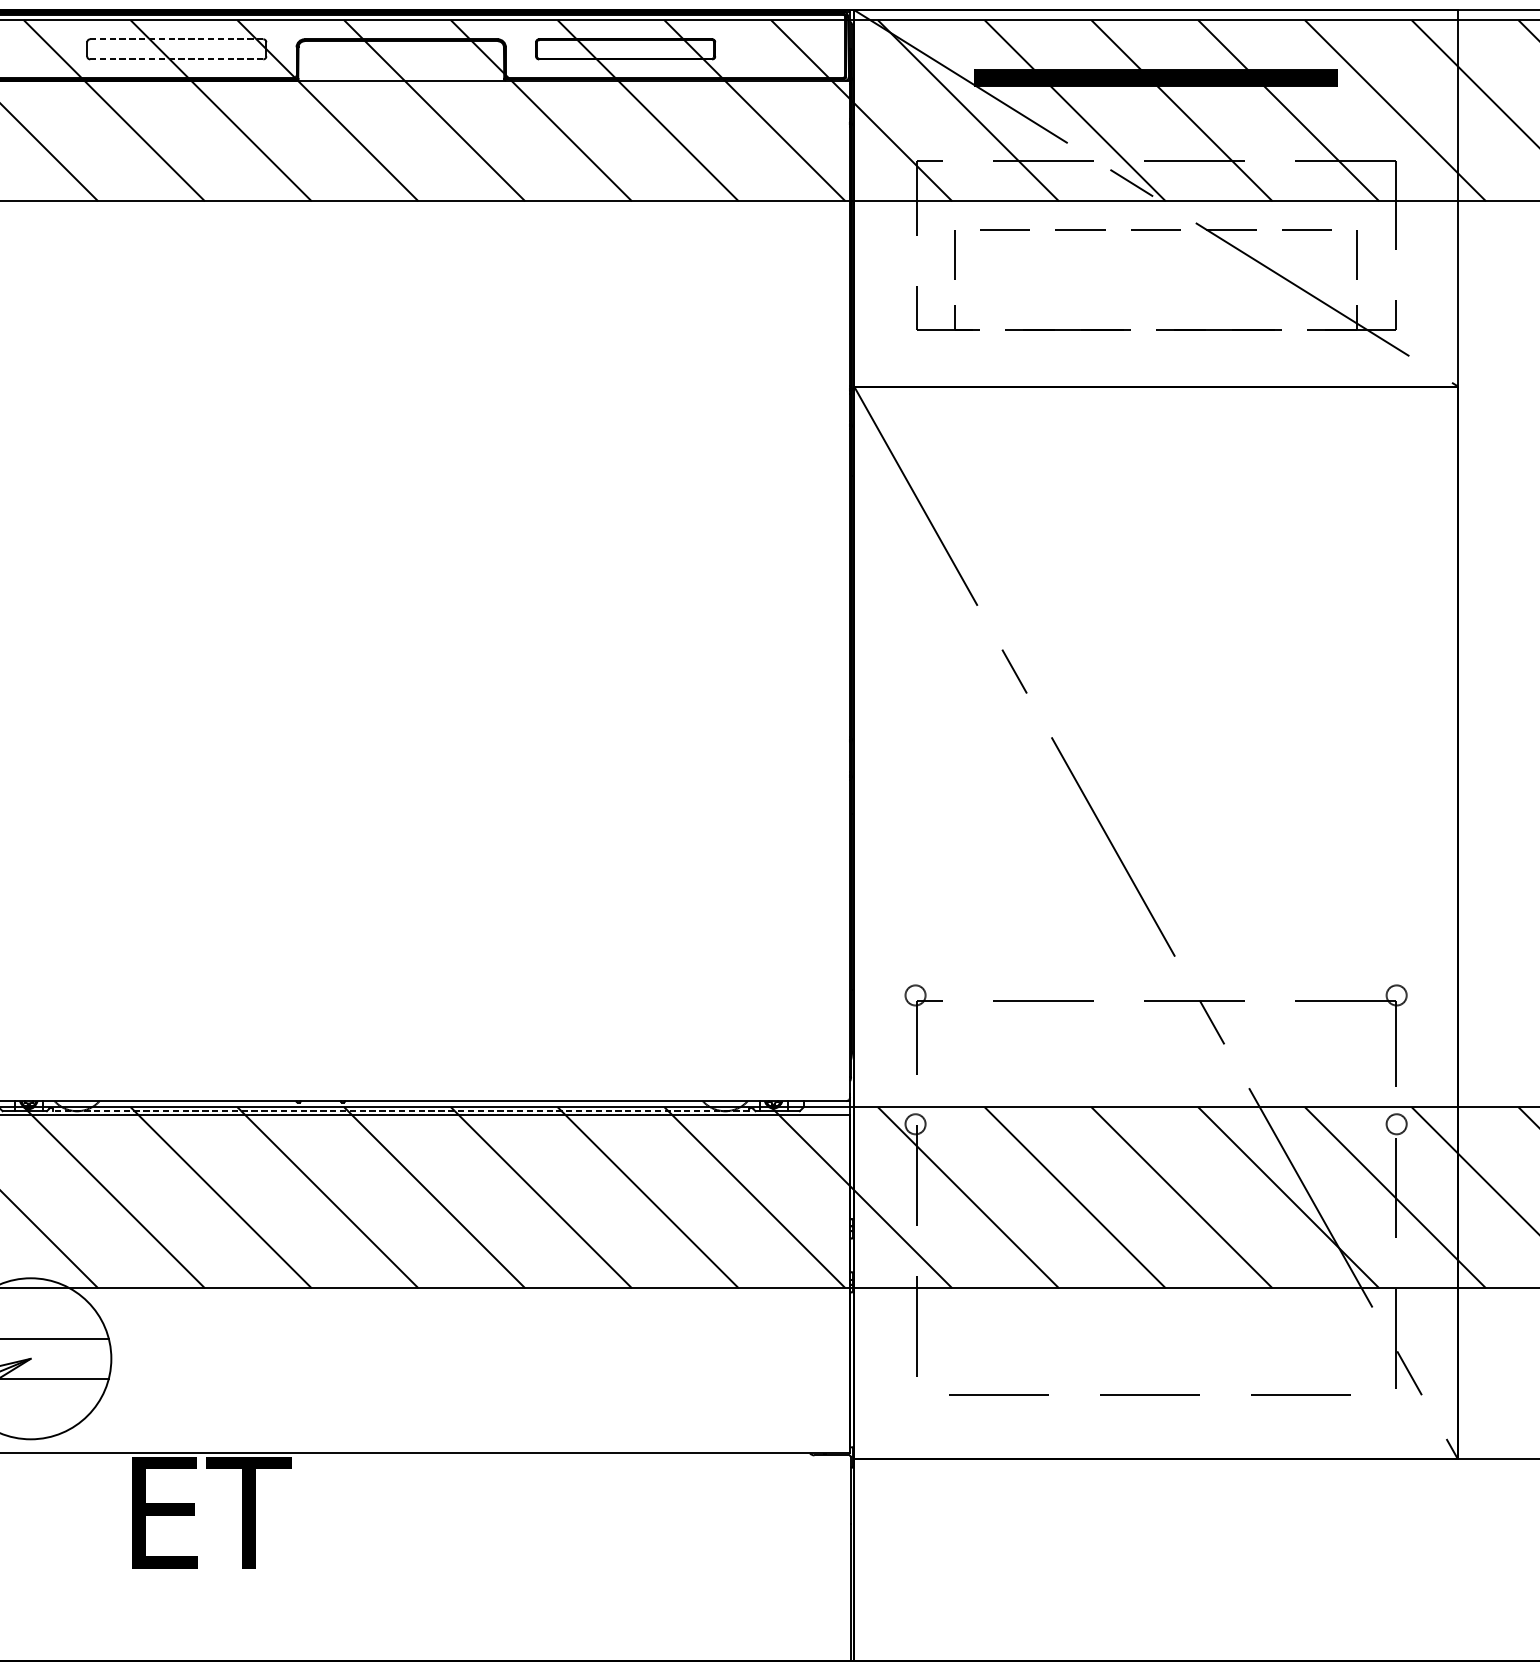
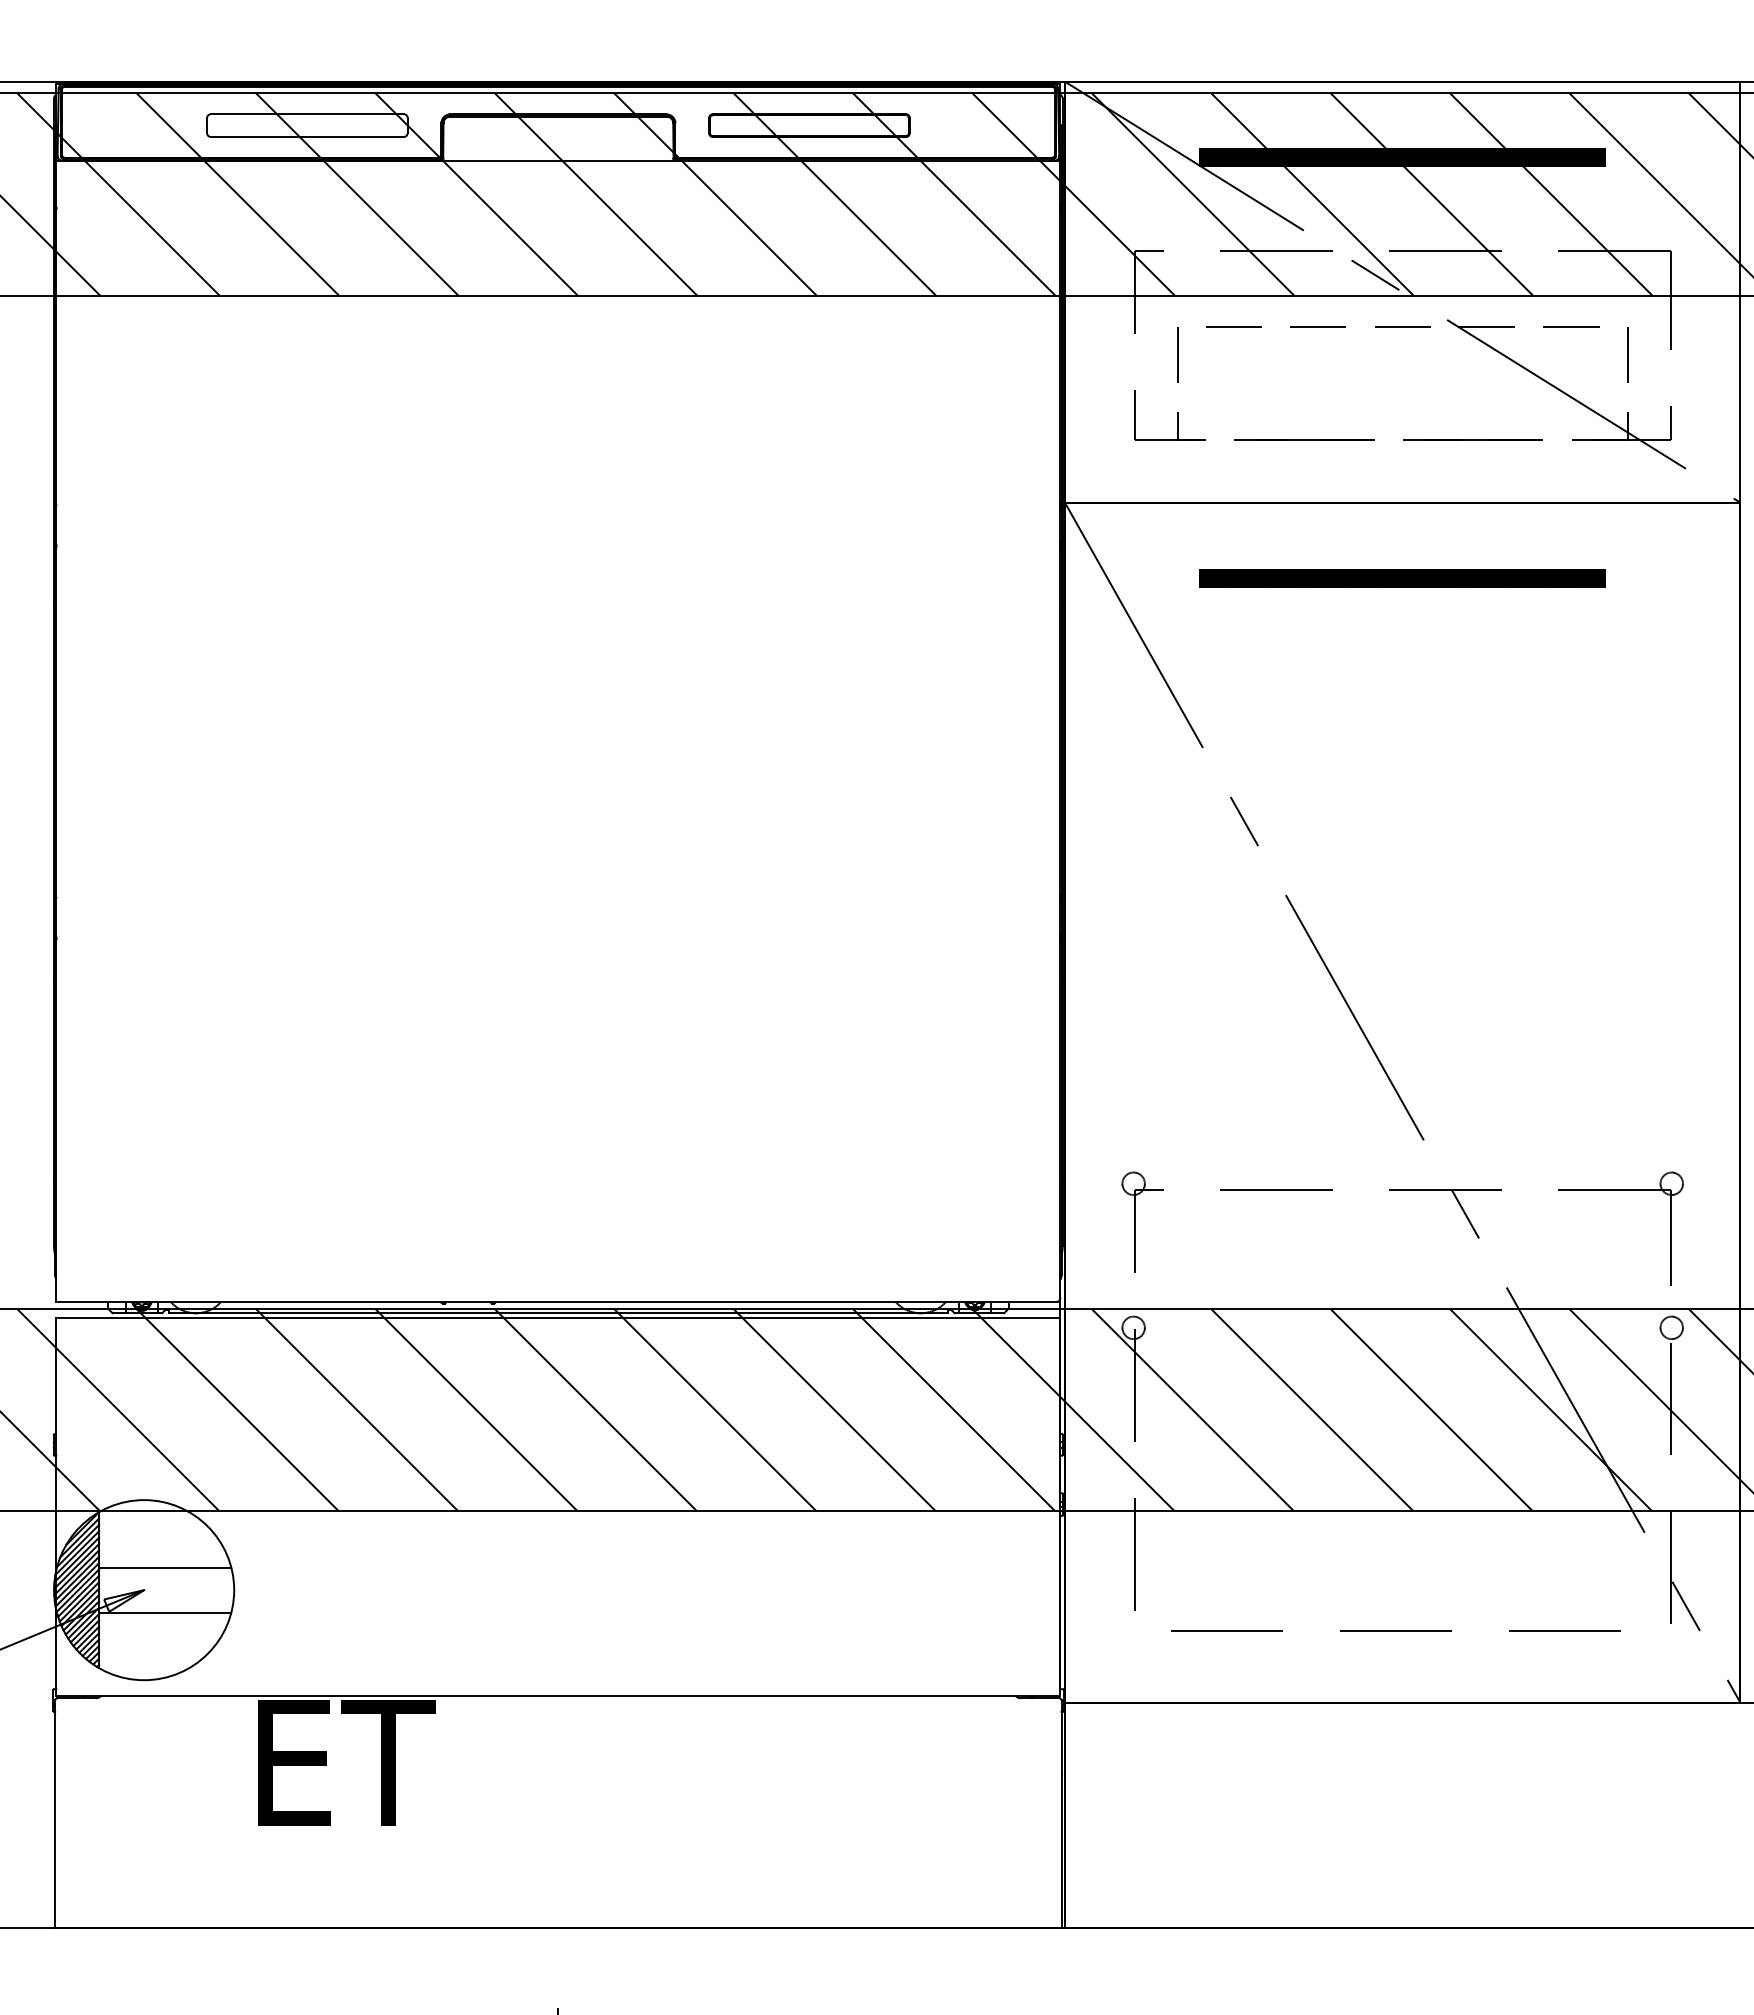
line: (176, 39) -> (307, 114), dashed -> solid
line: (176, 59) -> (307, 136), dashed -> solid
part: (1155, 454) -> (1402, 578), added
line: (400, 1111) -> (557, 1313), dashed -> solid

